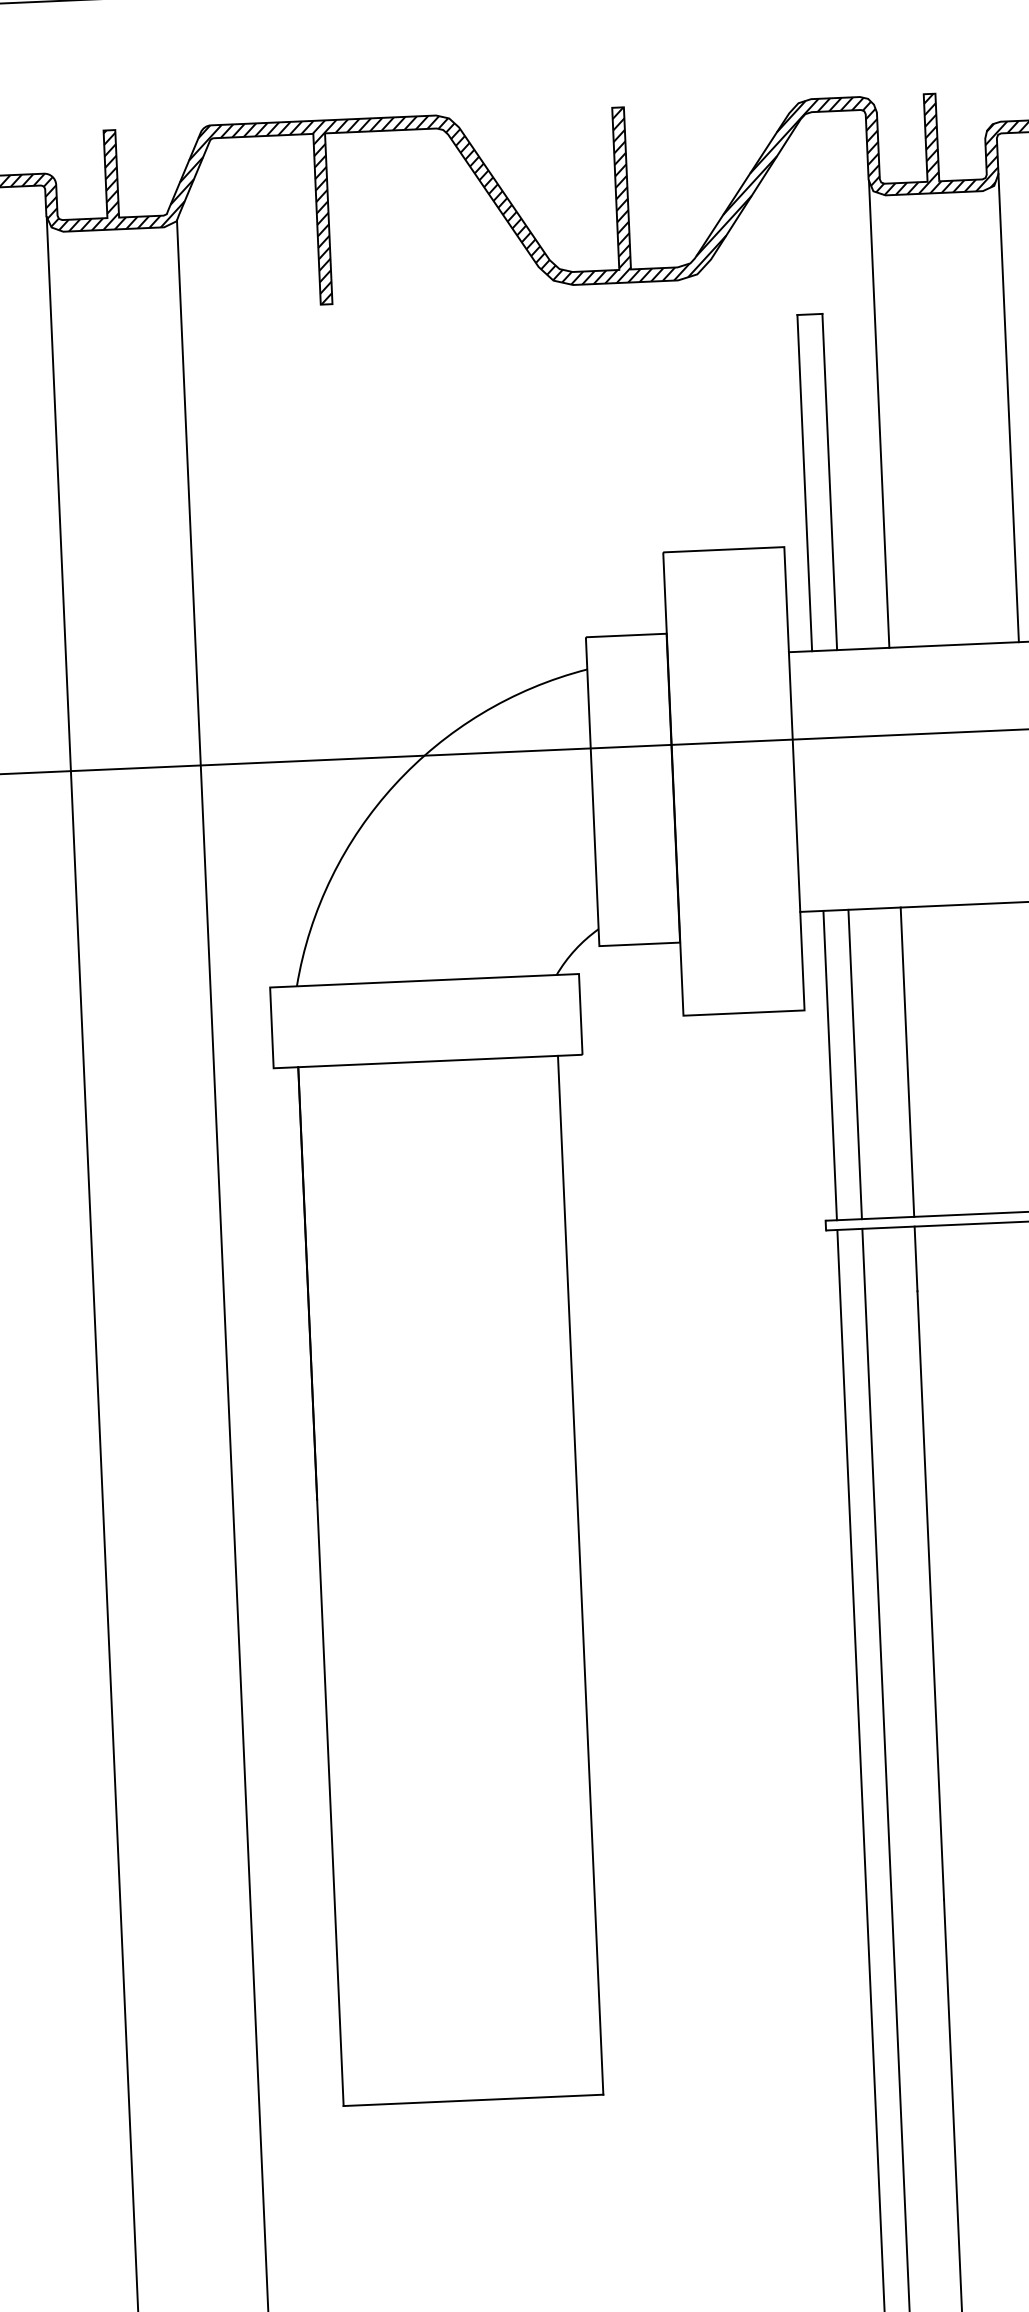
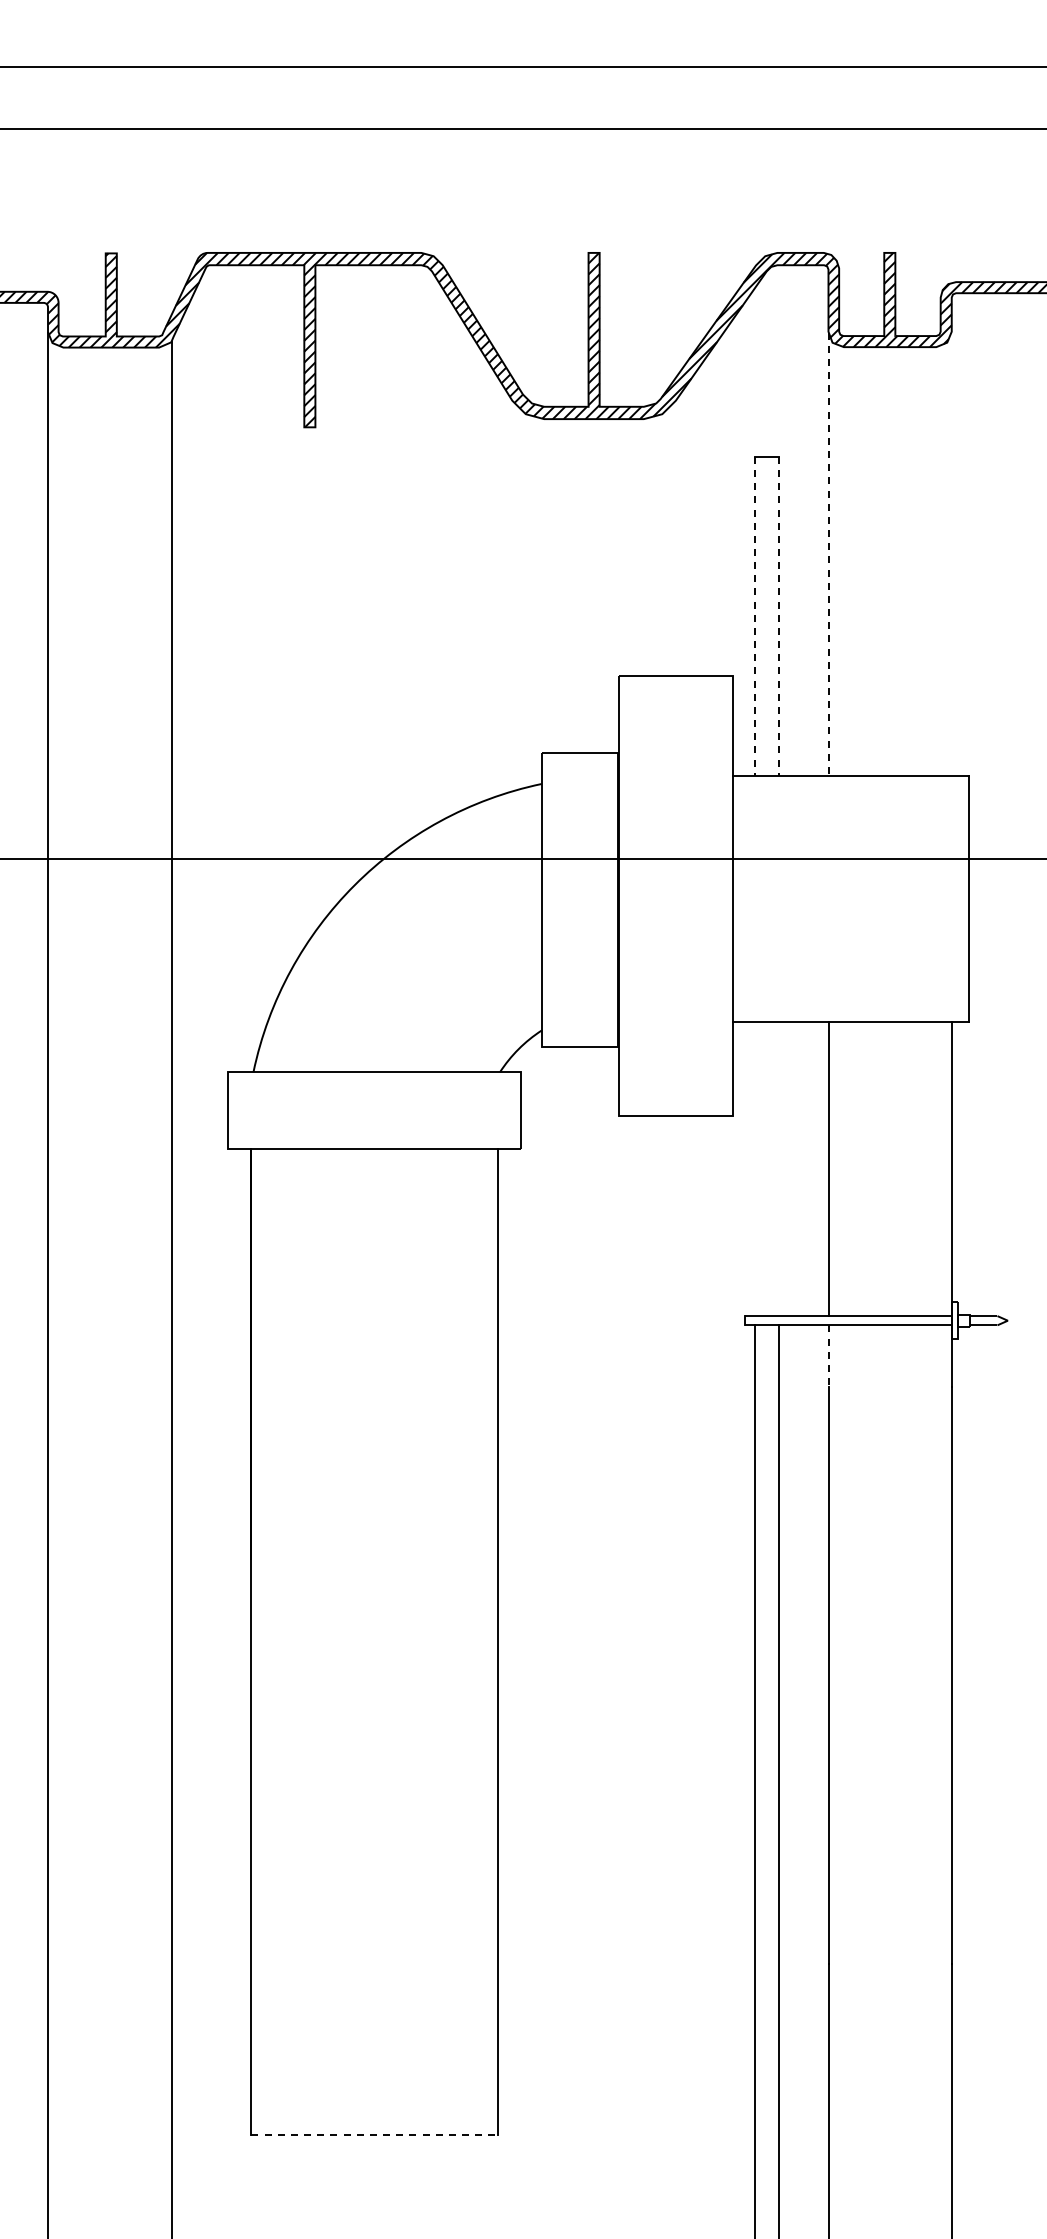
line: (1008, 407) -> (951, 553), removed
line: (878, 414) -> (828, 554), solid -> dashed
line: (830, 482) -> (779, 616), solid -> dashed
line: (804, 483) -> (755, 616), solid -> dashed
line: (855, 1064) -> (779, 1169), removed
line: (830, 1065) -> (755, 1169), removed
line: (915, 1259) -> (828, 1356), solid -> dashed
line: (474, 2099) -> (375, 2134), solid -> dashed

